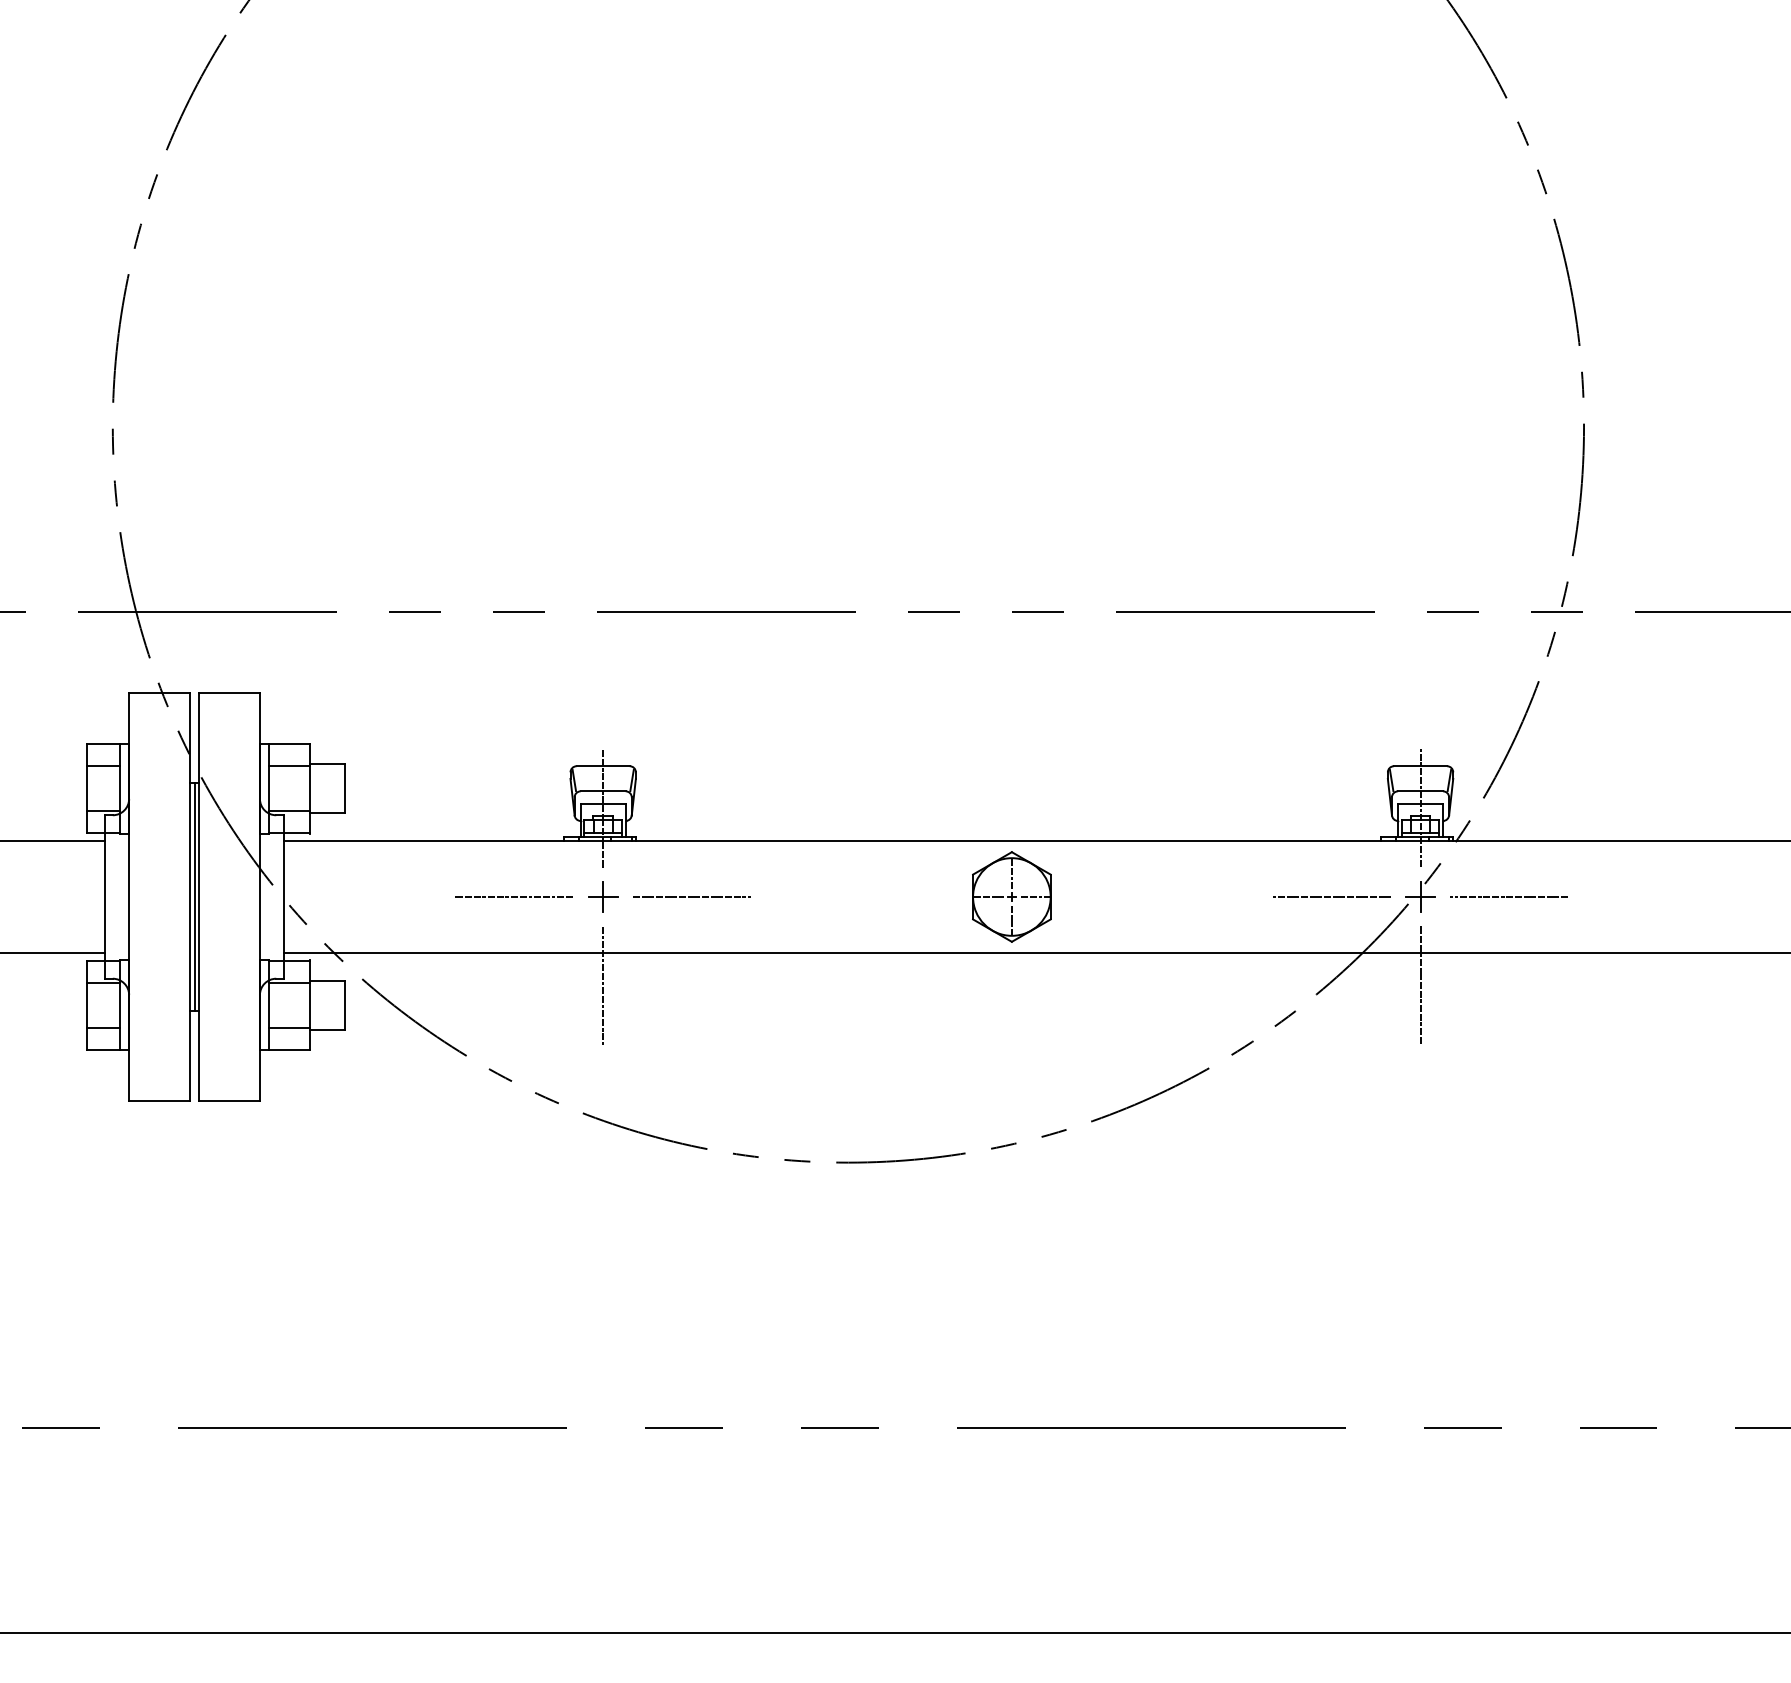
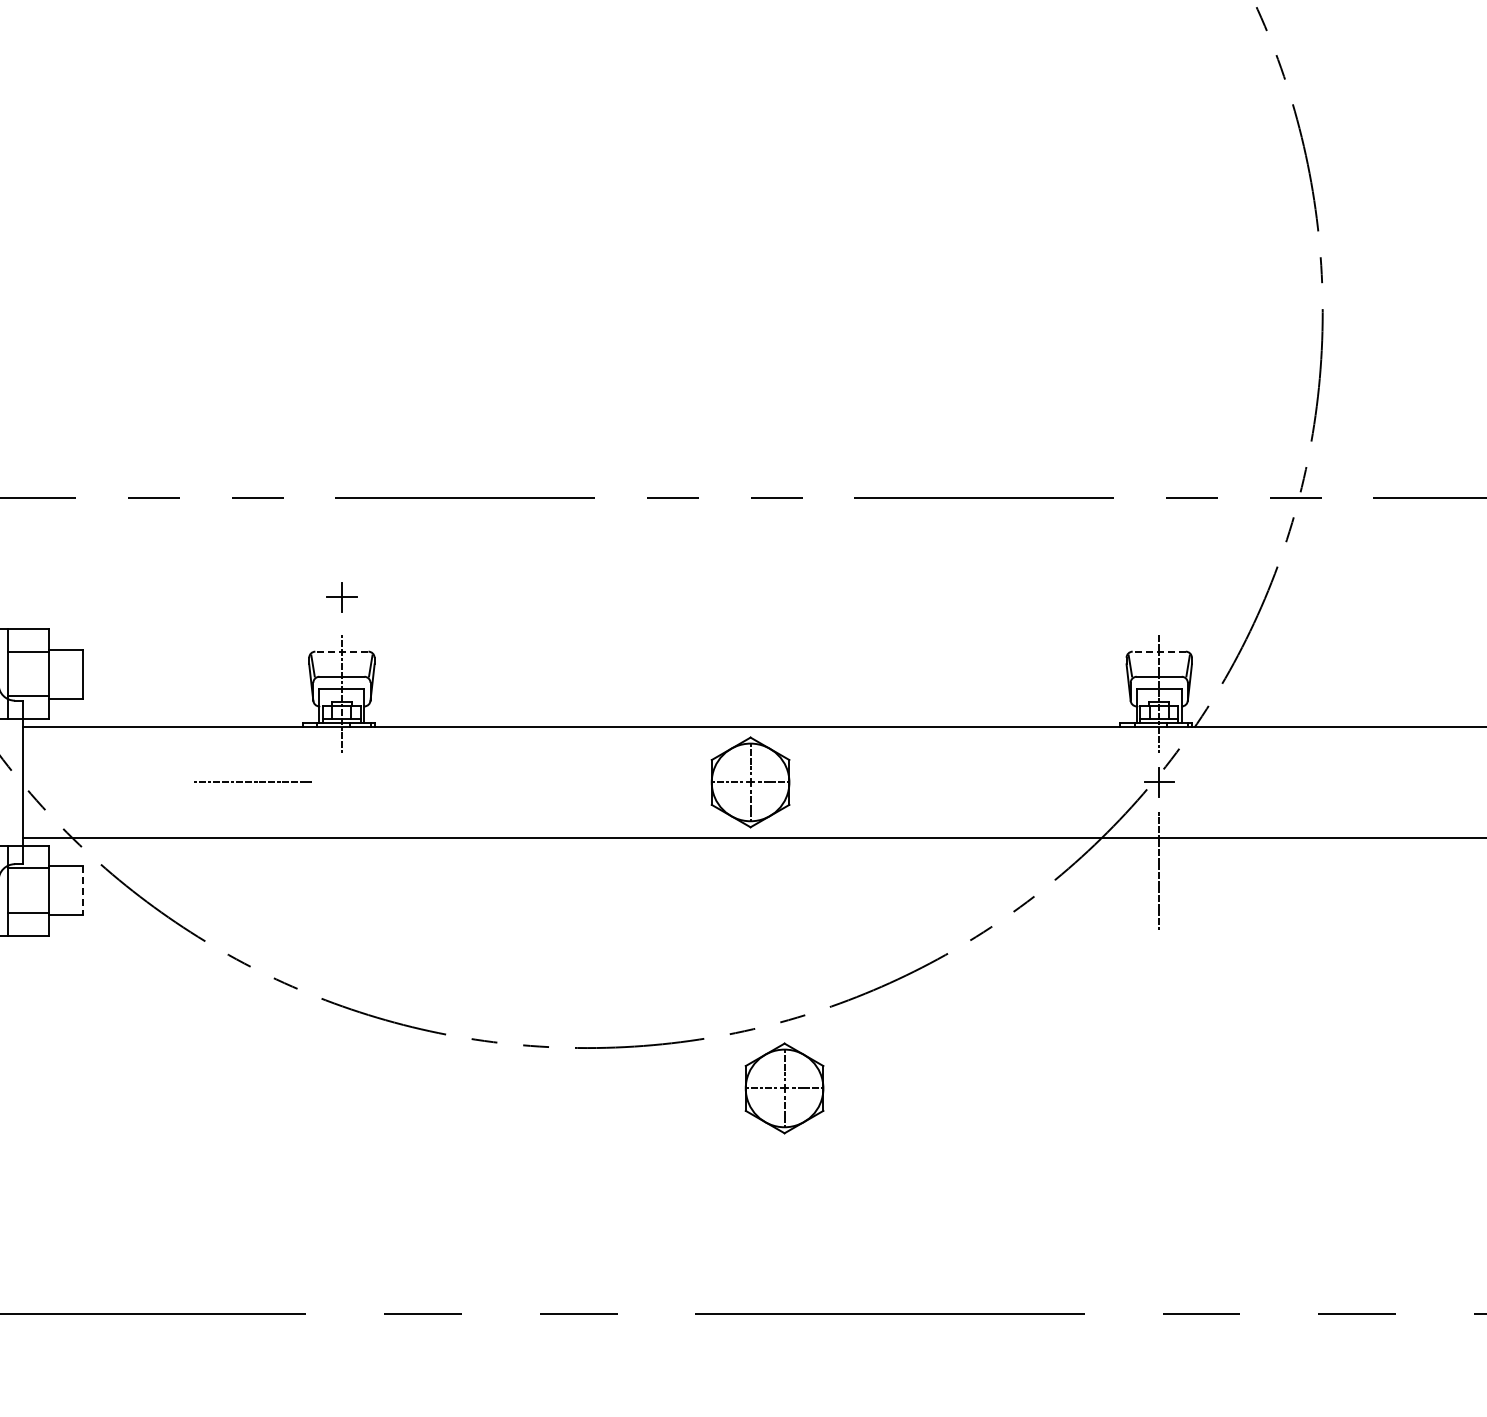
line: (603, 766) -> (342, 651), solid -> dashed
line: (1420, 766) -> (1159, 651), solid -> dashed
part: (603, 896) -> (342, 596), moved
line: (691, 897) -> (430, 782), removed
line: (1331, 897) -> (1070, 782), removed
line: (1509, 897) -> (1248, 782), removed
line: (603, 985) -> (342, 870), removed
line: (344, 1005) -> (83, 890), solid -> dashed
part: (1045, 1202) -> (784, 1087), added

